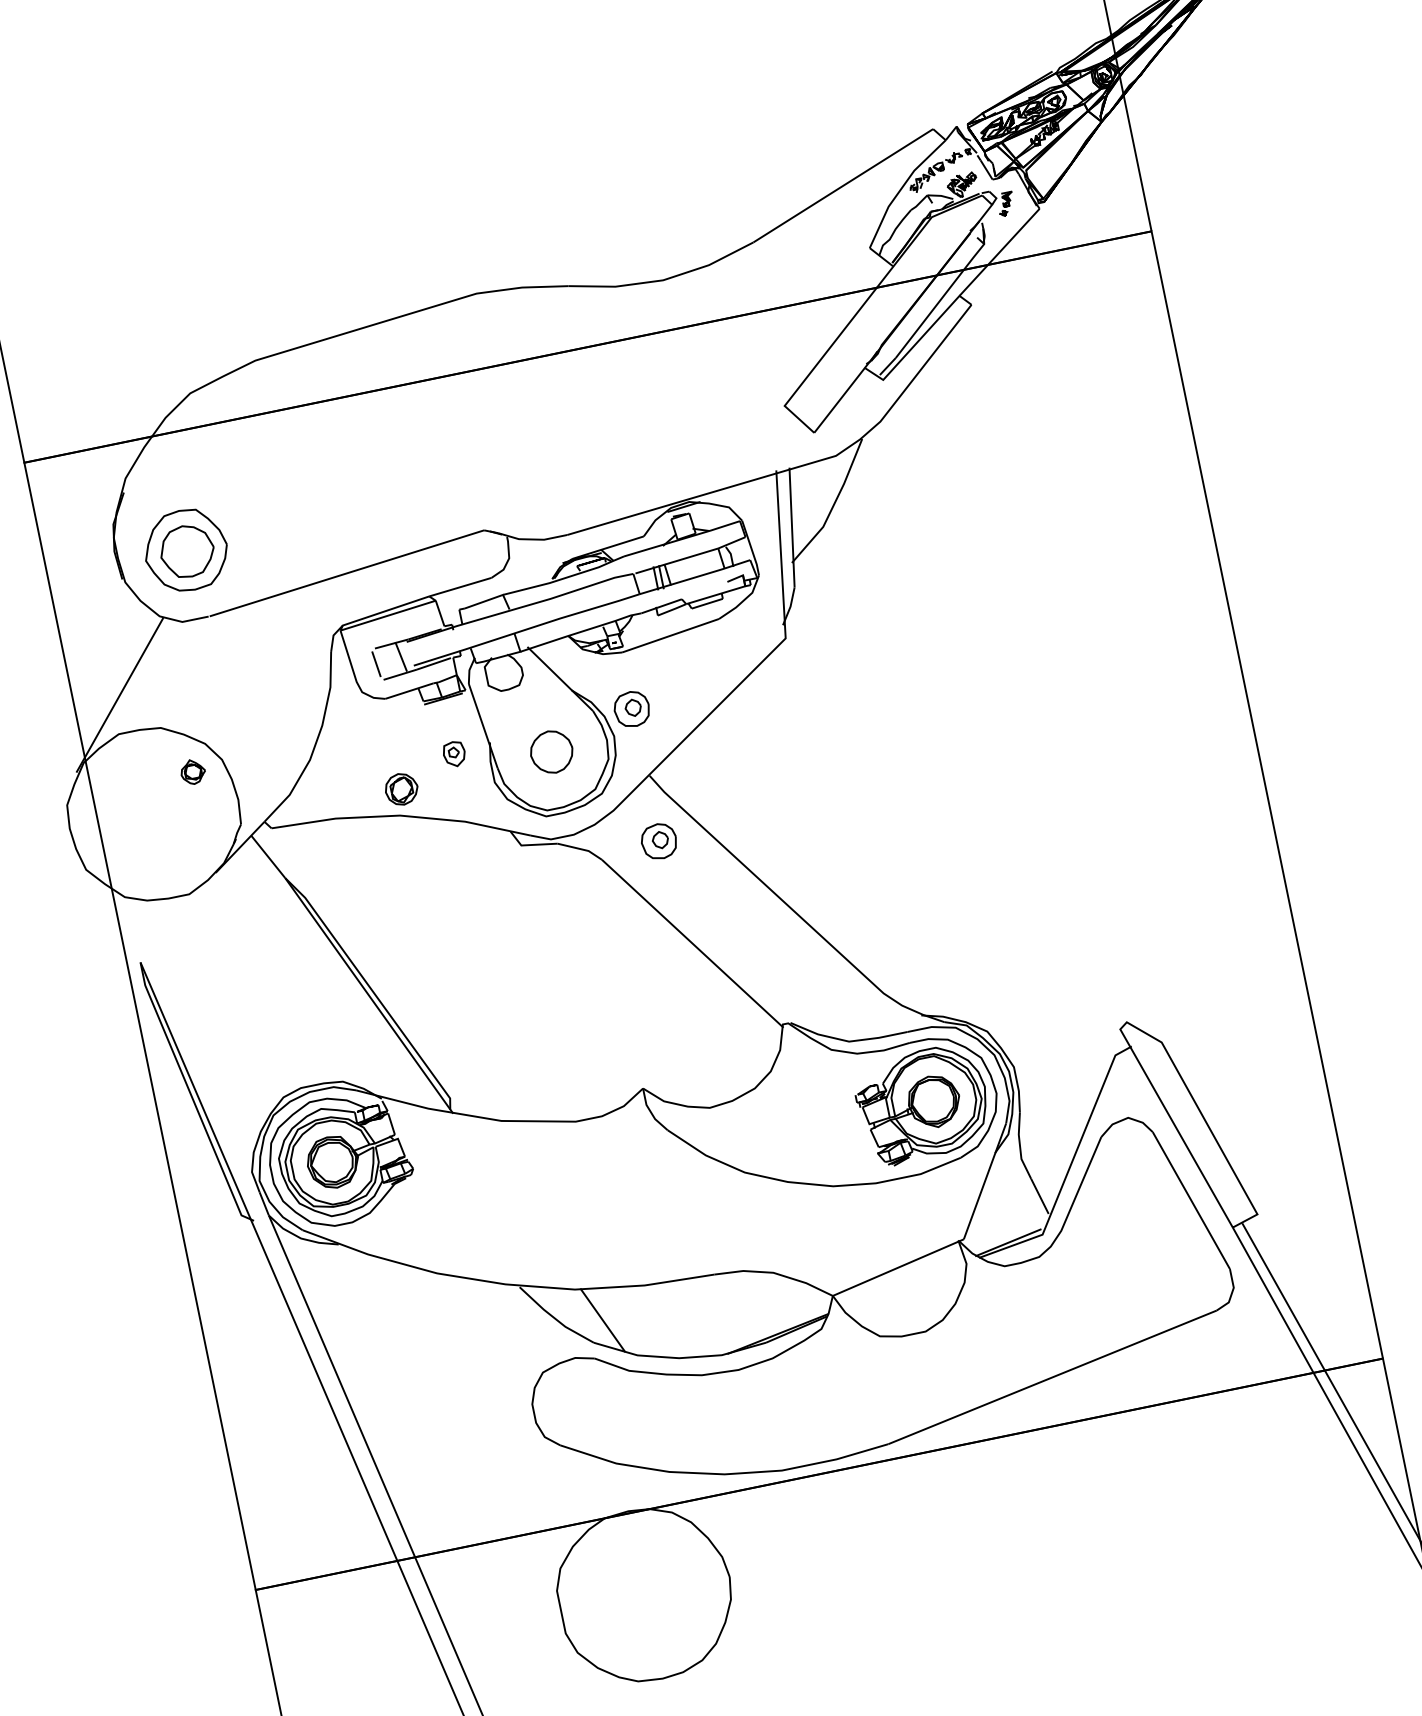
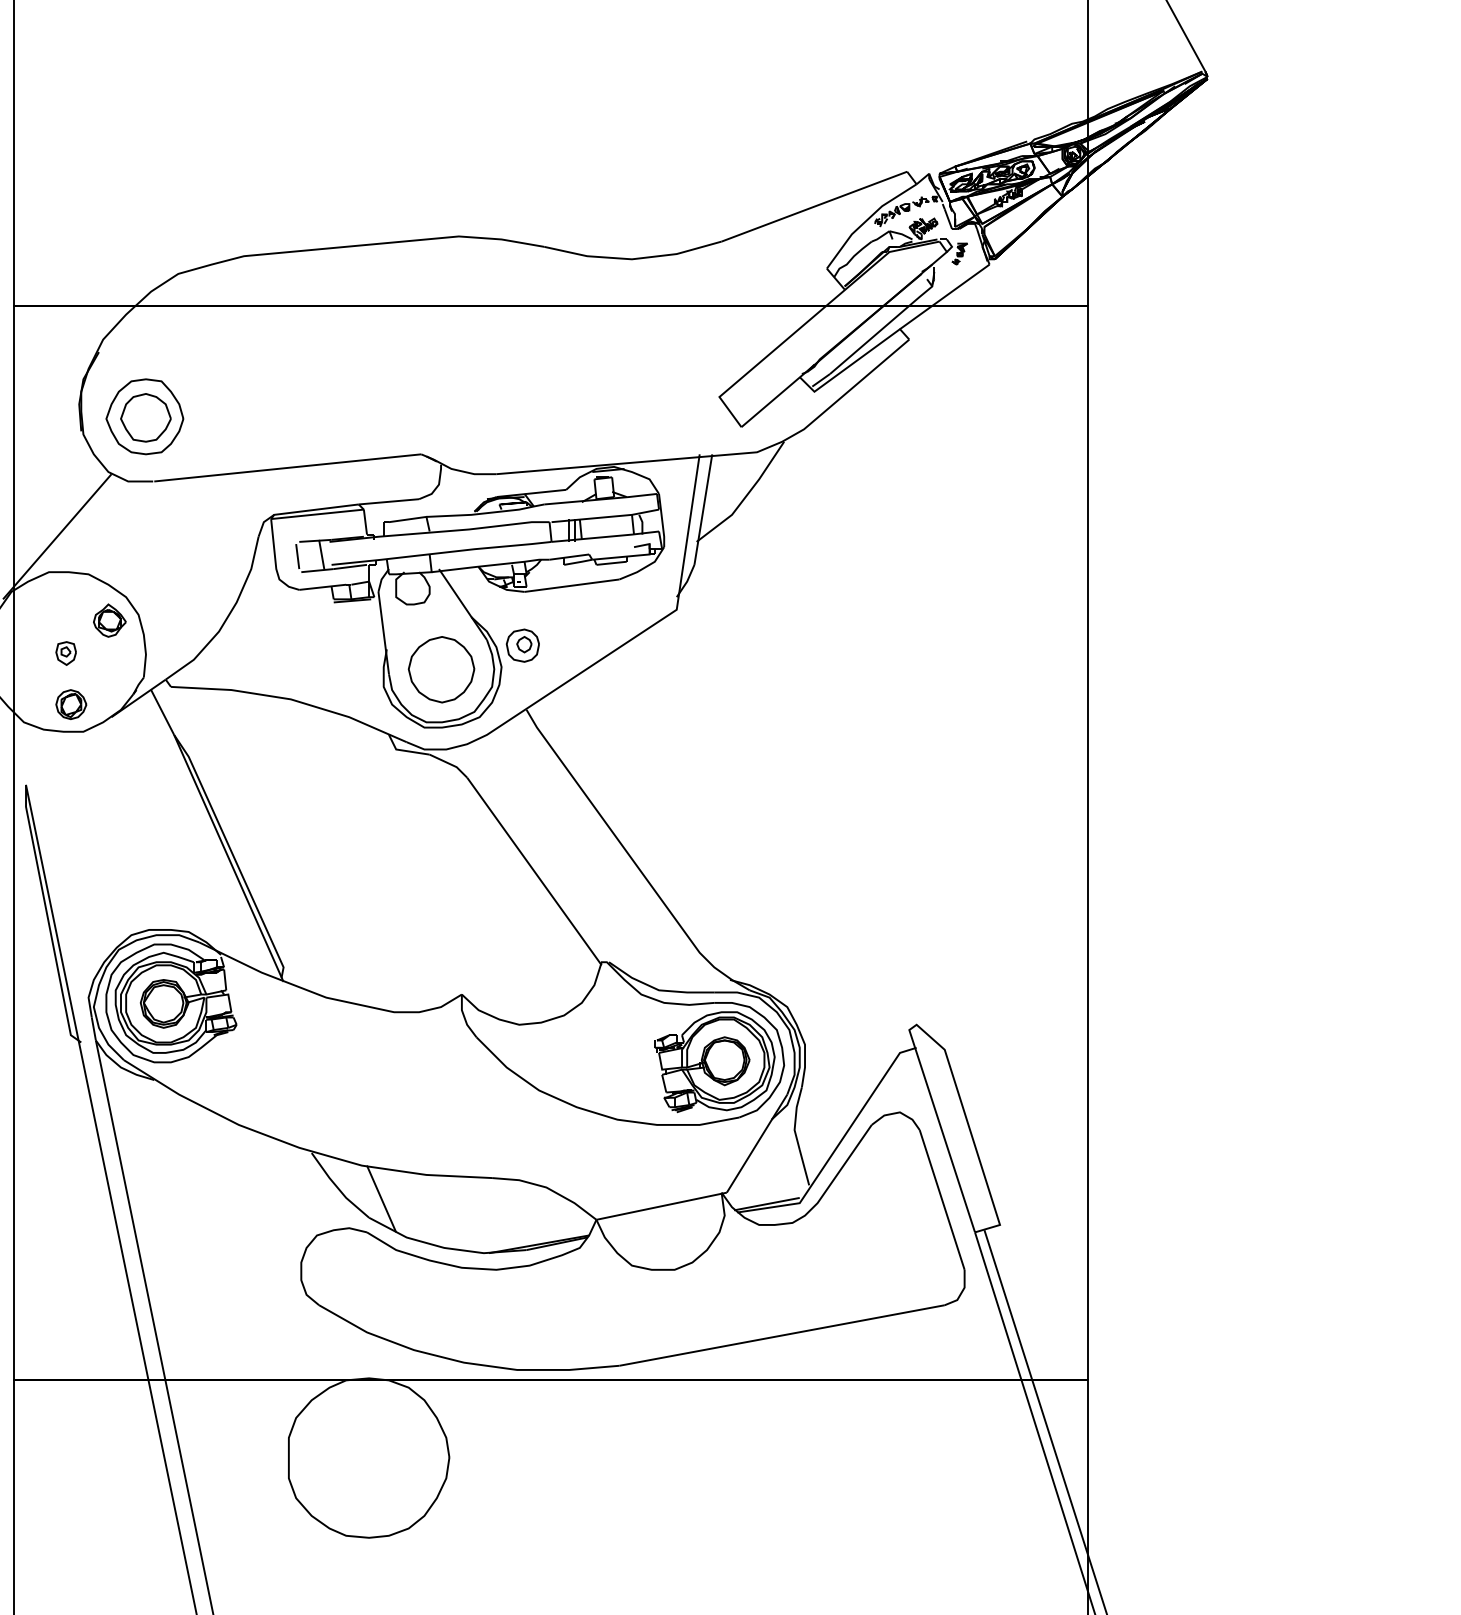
part: (551, 751) -> (441, 669), size x1.67
part: (453, 754) -> (65, 653), moved
part: (192, 771) -> (109, 620), size x1.43
part: (401, 789) -> (71, 704), moved
part: (658, 841) -> (522, 771), removed

